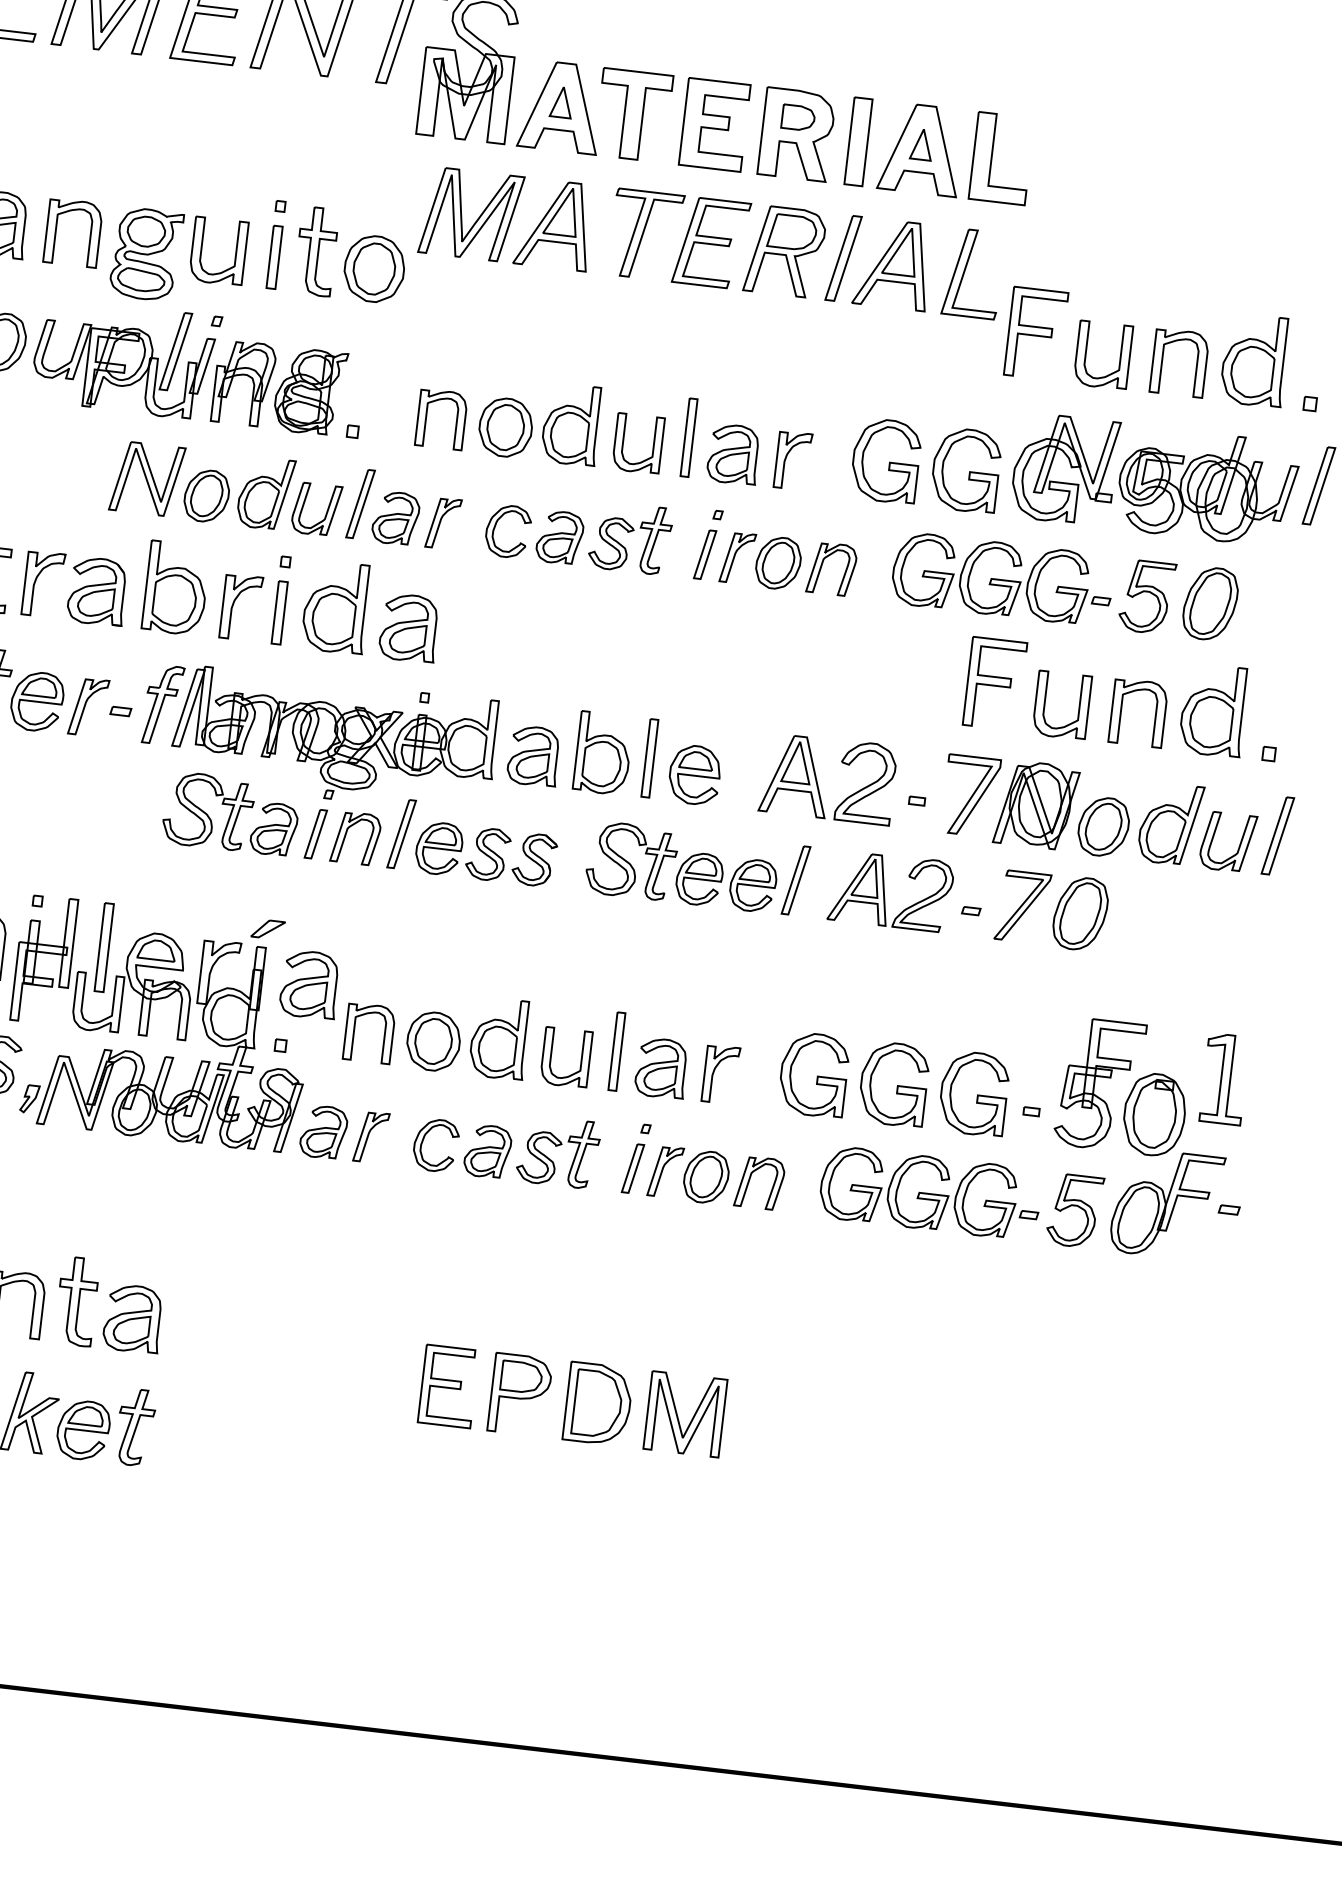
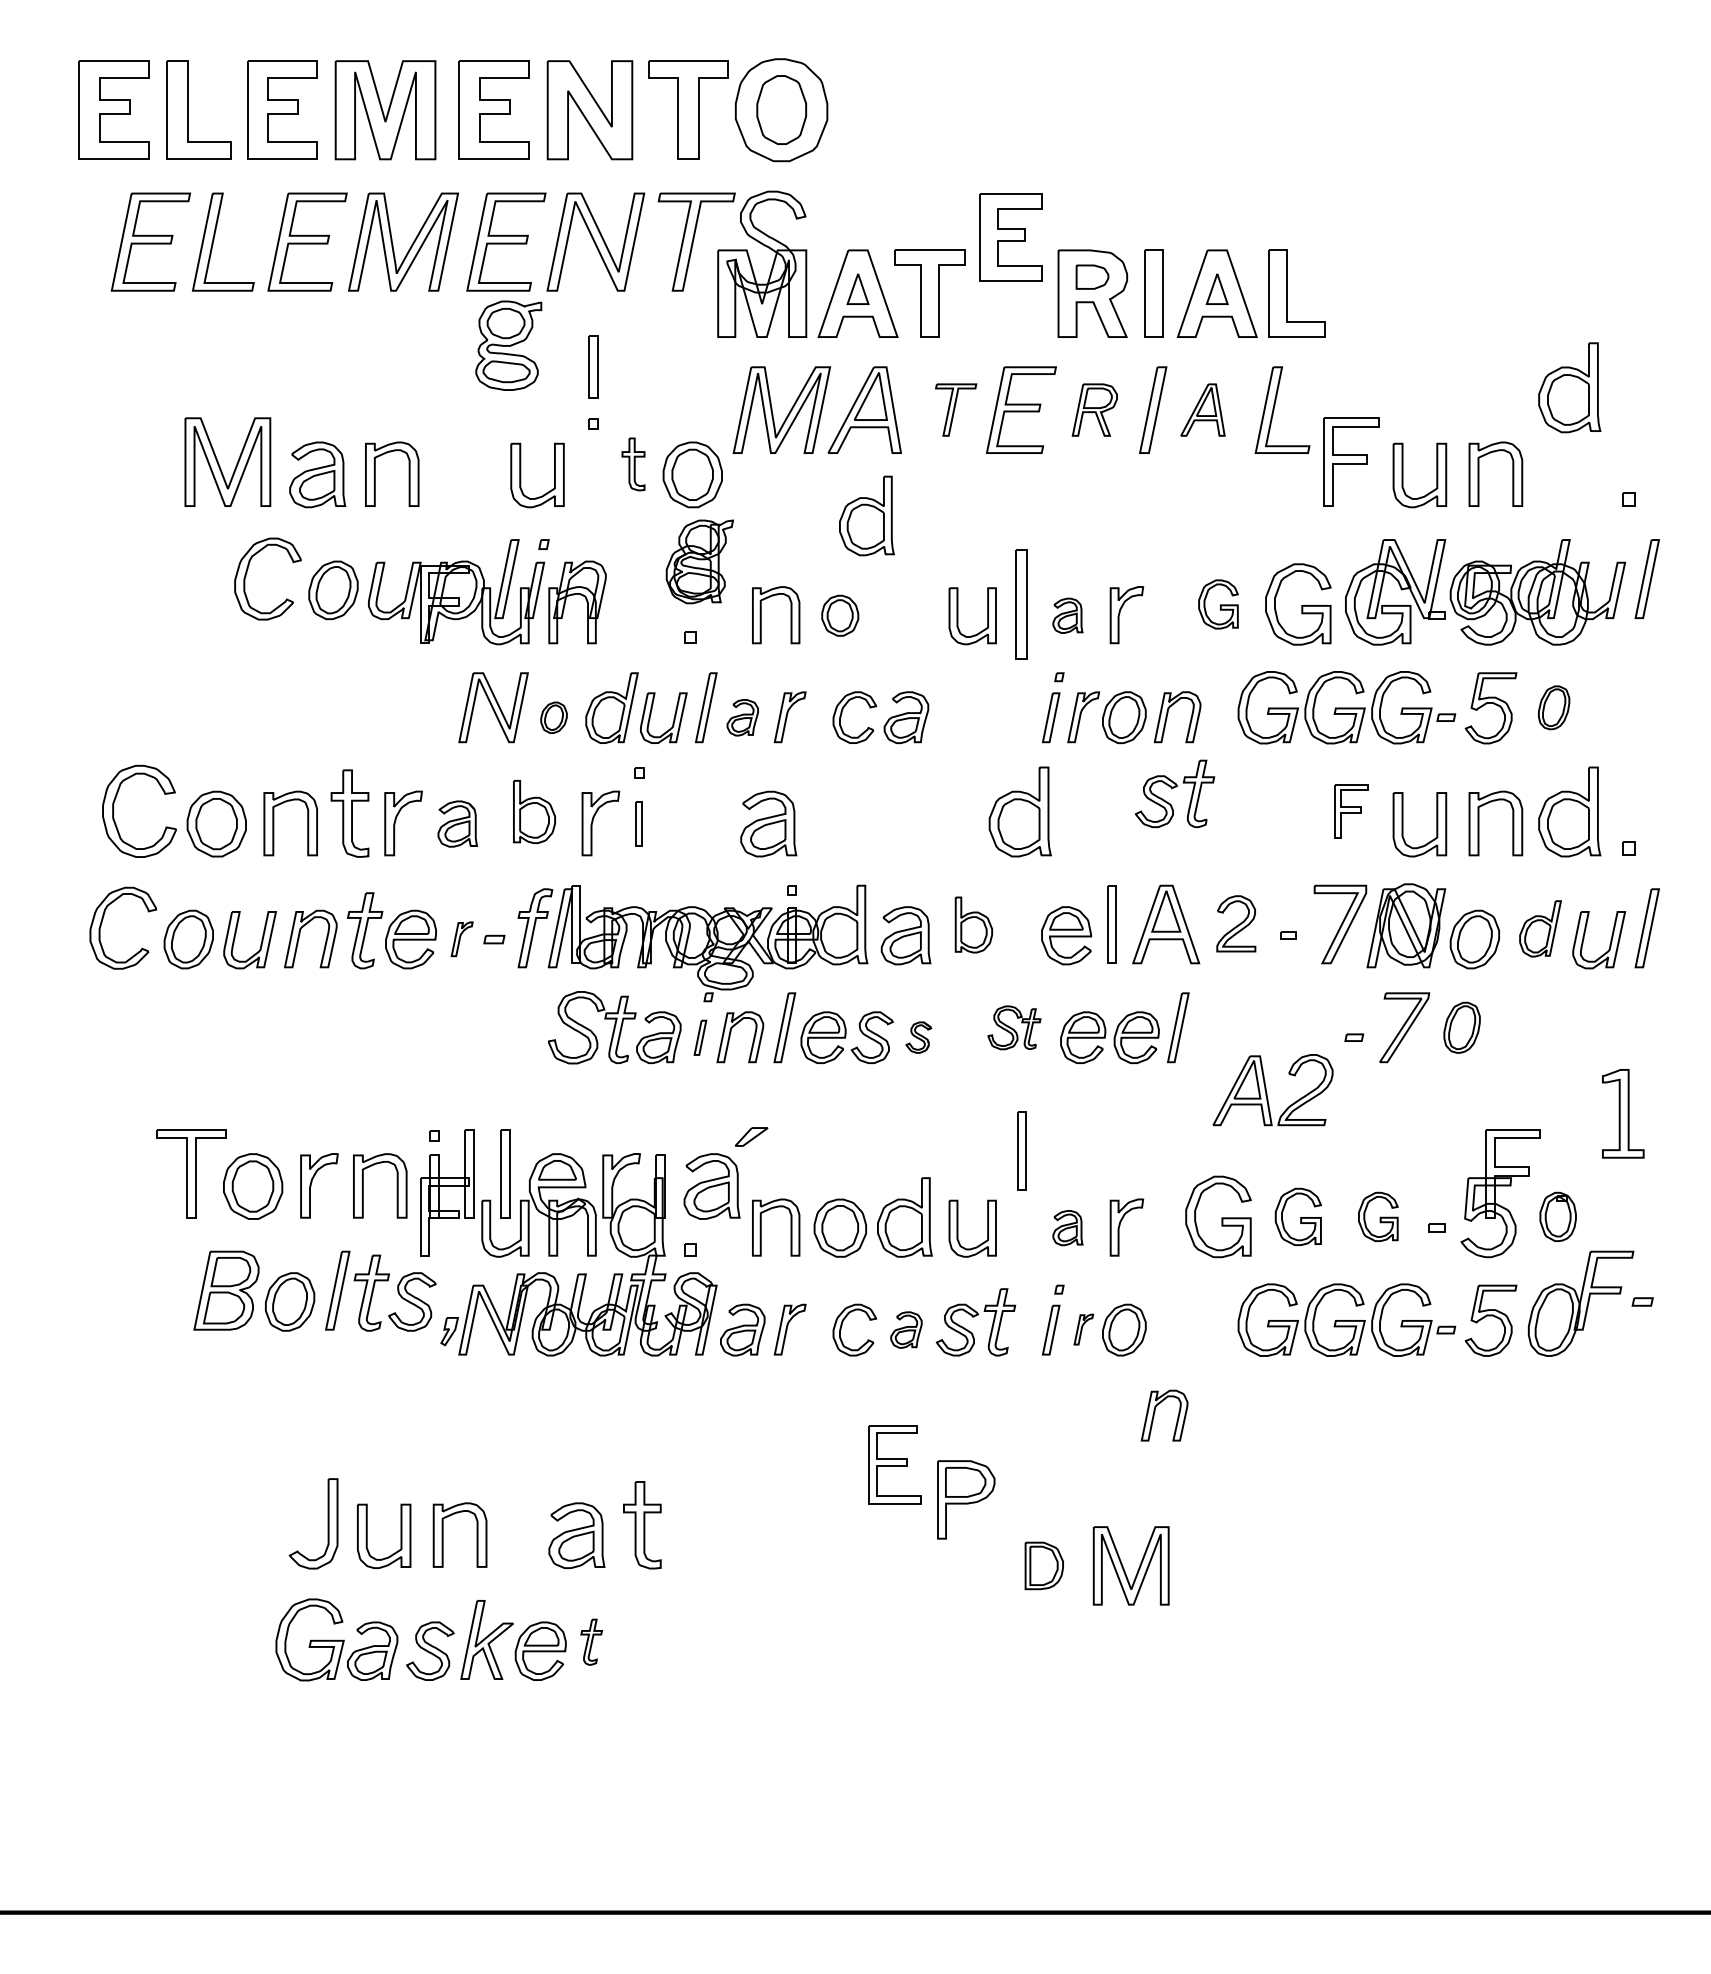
part: (714, 124) -> (1010, 237), moved
part: (645, 234) -> (955, 409), size x0.6
part: (784, 250) -> (1094, 409), size x0.6
part: (316, 251) -> (633, 464), size x0.6
part: (146, 254) -> (508, 345), moved
part: (274, 256) -> (593, 366), moved
part: (893, 263) -> (1202, 409), size x0.6
part: (1254, 359) -> (1569, 387), moved
part: (310, 391) -> (699, 561), moved
part: (571, 423) -> (866, 515), moved
part: (504, 427) -> (839, 615), size x0.7
part: (688, 437) -> (1021, 604), size x1.4
part: (733, 454) -> (1067, 615), size x0.6
part: (886, 460) -> (1218, 604), size x0.6
part: (206, 495) -> (553, 717), size x0.6
part: (395, 518) -> (742, 717), size x0.7
part: (630, 537) -> (1174, 793), moved
part: (176, 587) -> (534, 811), size x0.7
part: (97, 590) -> (457, 823), size x0.7
part: (1209, 603) -> (1553, 707), size x0.6
part: (335, 606) -> (1019, 811), moved
part: (279, 612) -> (639, 823), size x0.7
part: (995, 684) -> (1351, 811), size x0.6
part: (87, 707) -> (461, 939), size x0.6
part: (602, 752) -> (973, 924), size x0.7
part: (649, 758) -> (1111, 924), moved
part: (866, 782) -> (1236, 923), size x0.7
part: (1170, 823) -> (1540, 928), size x0.7
part: (315, 833) -> (700, 1037), size x0.7
part: (534, 859) -> (918, 1037), size x0.6
part: (631, 860) -> (1014, 1027), size x0.6
part: (890, 891) -> (1272, 1090), moved
part: (1079, 913) -> (1461, 1027), size x0.7
part: (268, 928) -> (751, 1136), moved
part: (616, 1051) -> (1021, 1150), moved
part: (661, 1067) -> (1067, 1227), size x0.6
part: (1225, 1078) -> (1623, 1113), moved
part: (894, 1083) -> (1298, 1216), size x0.7
part: (974, 1093) -> (1378, 1216), size x0.6
part: (1153, 1114) -> (1557, 1216), size x0.6
part: (488, 1150) -> (906, 1329), size x0.7
part: (665, 1171) -> (1083, 1329), size x0.6
part: (751, 1178) -> (1155, 1412), moved
part: (77, 1301) -> (642, 1525), moved
part: (448, 1386) -> (894, 1464), moved
part: (520, 1394) -> (966, 1499), moved
part: (598, 1403) -> (1044, 1565), size x0.6
part: (135, 1426) -> (591, 1641), size x0.6

